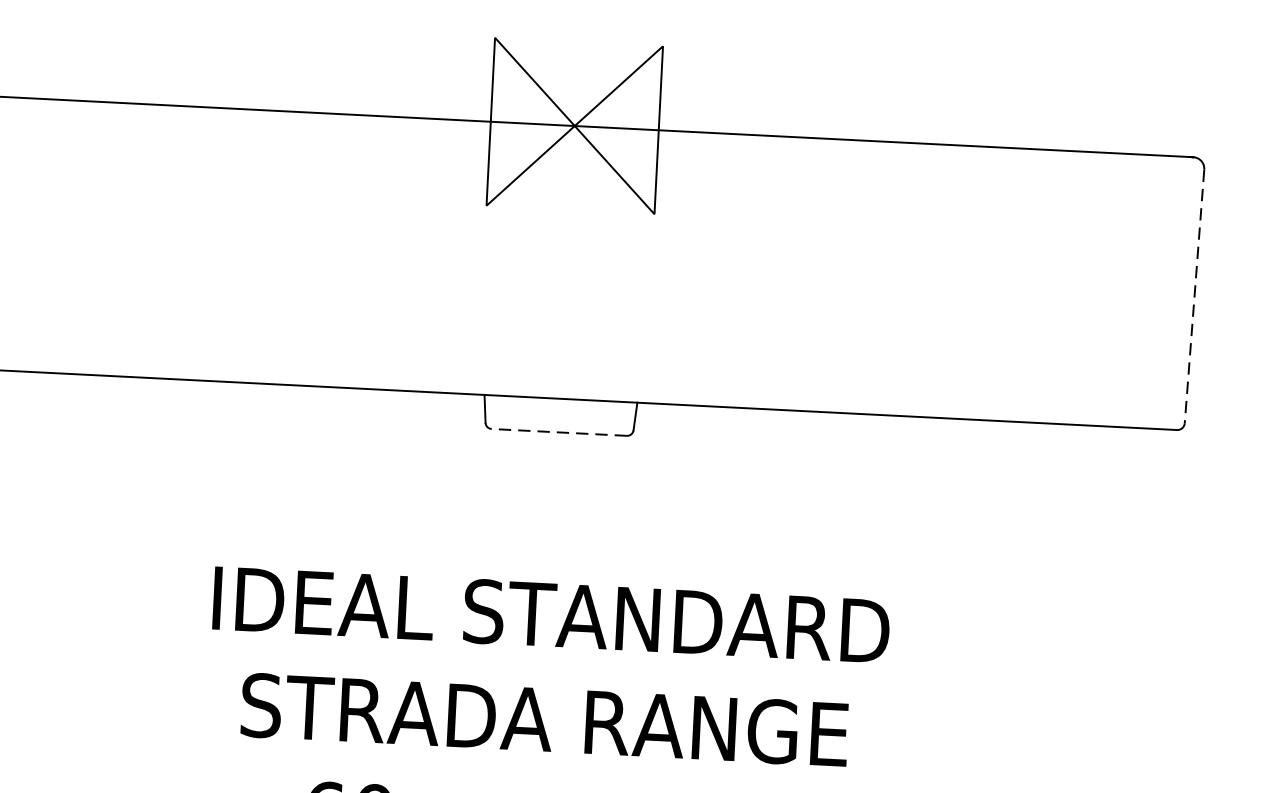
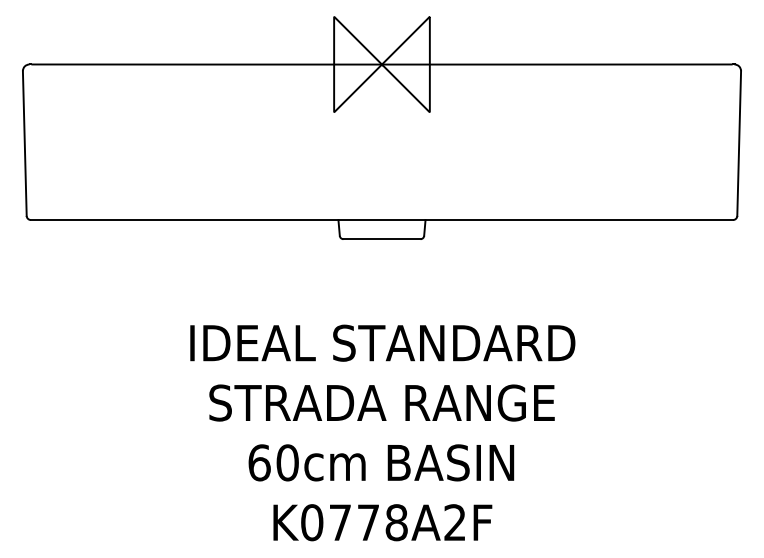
line: (1195, 298) -> (739, 144), dashed -> solid
line: (560, 433) -> (382, 239), dashed -> solid

